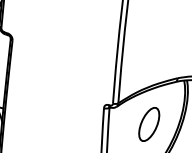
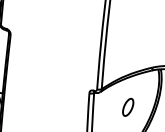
part: (148, 124) -> (127, 107), size x0.6

